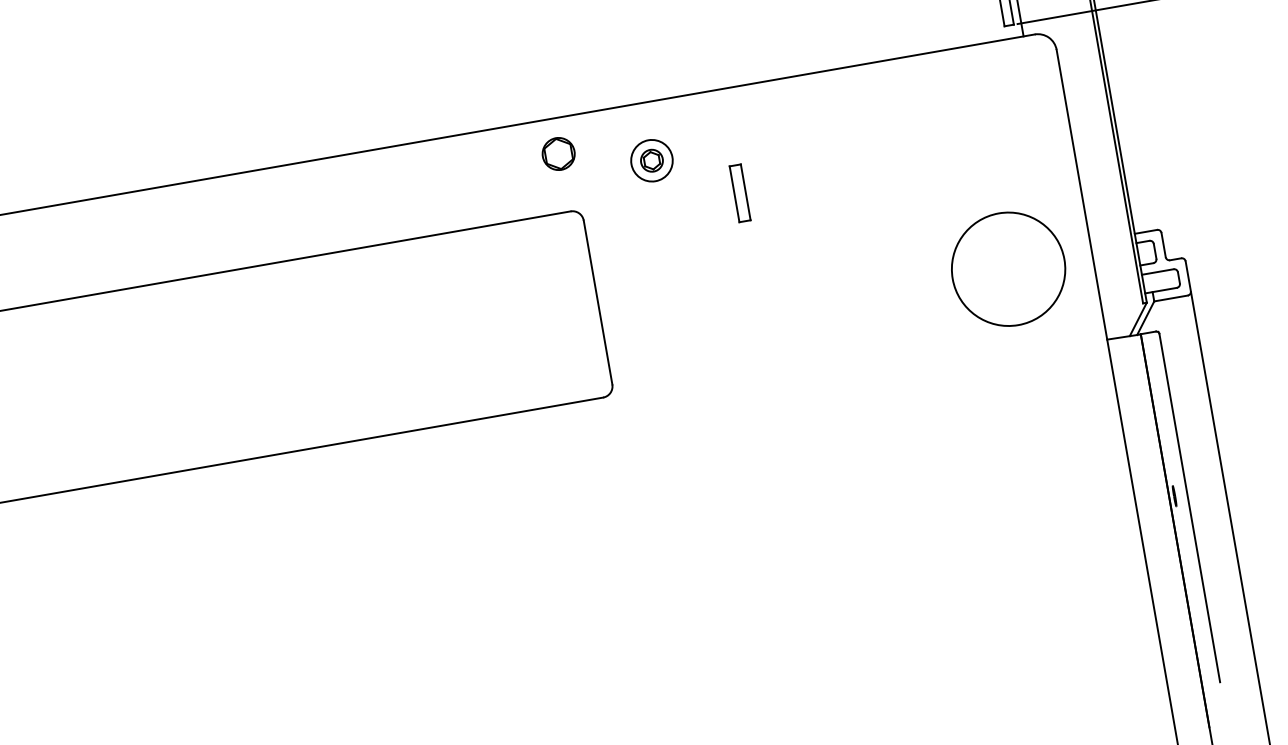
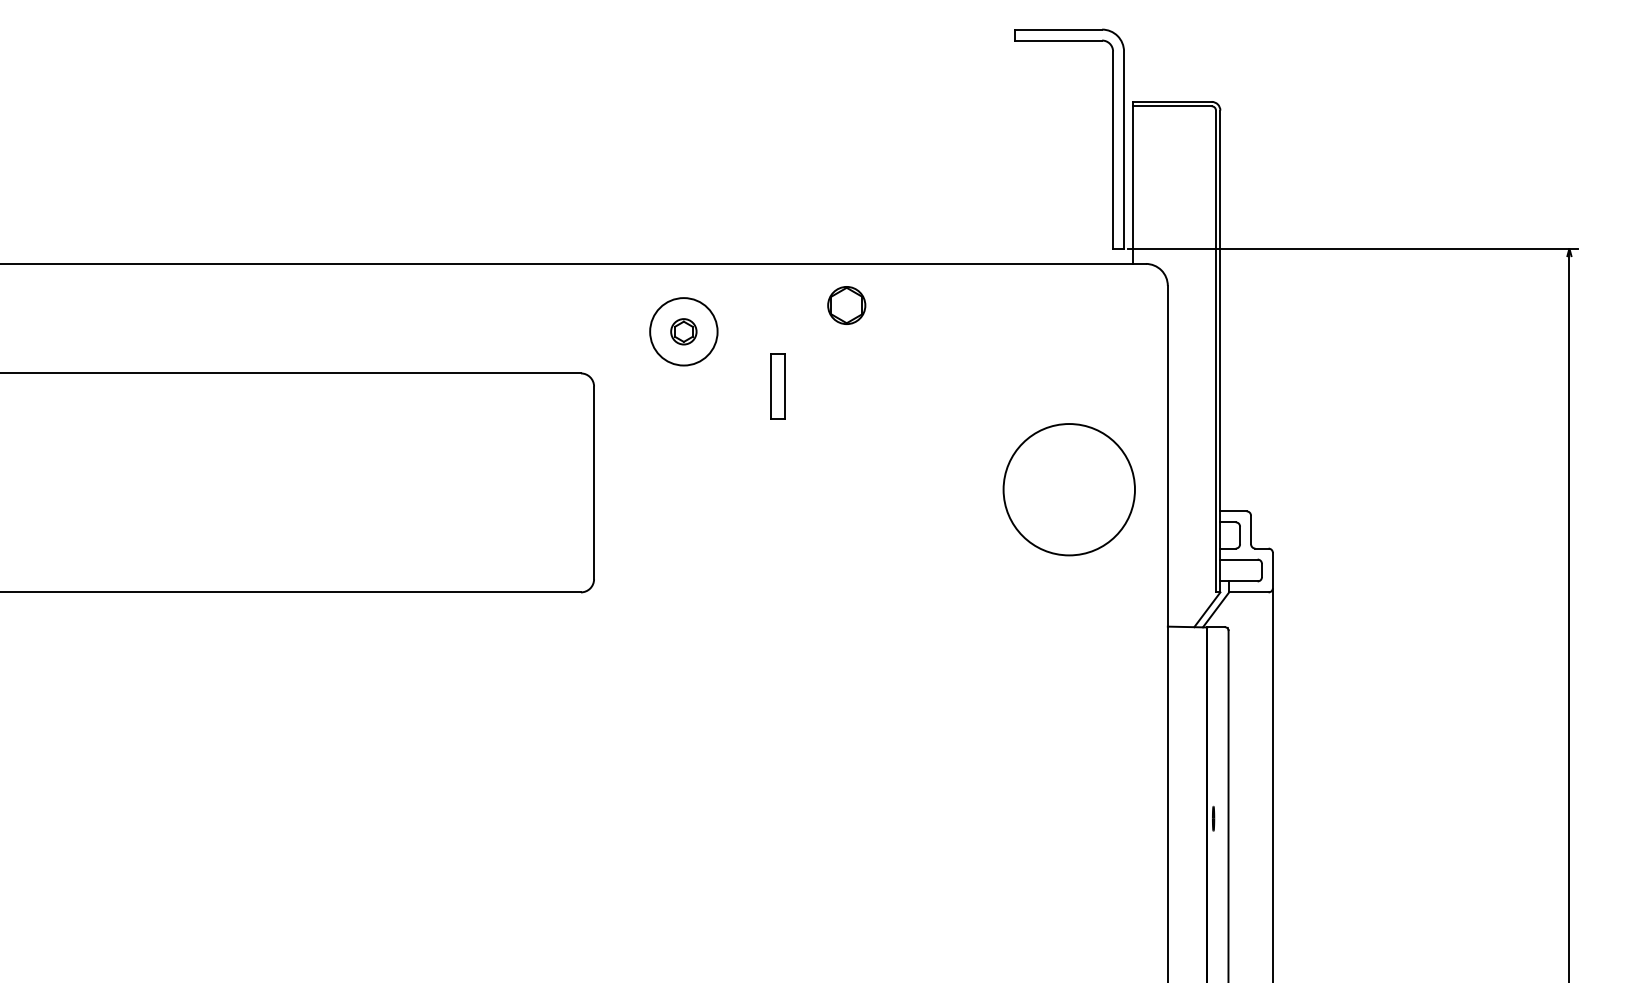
part: (558, 154) -> (846, 305), moved
circle: (651, 160) -> (683, 331), size x1.4
circle: (1007, 269) -> (1068, 489), moved

